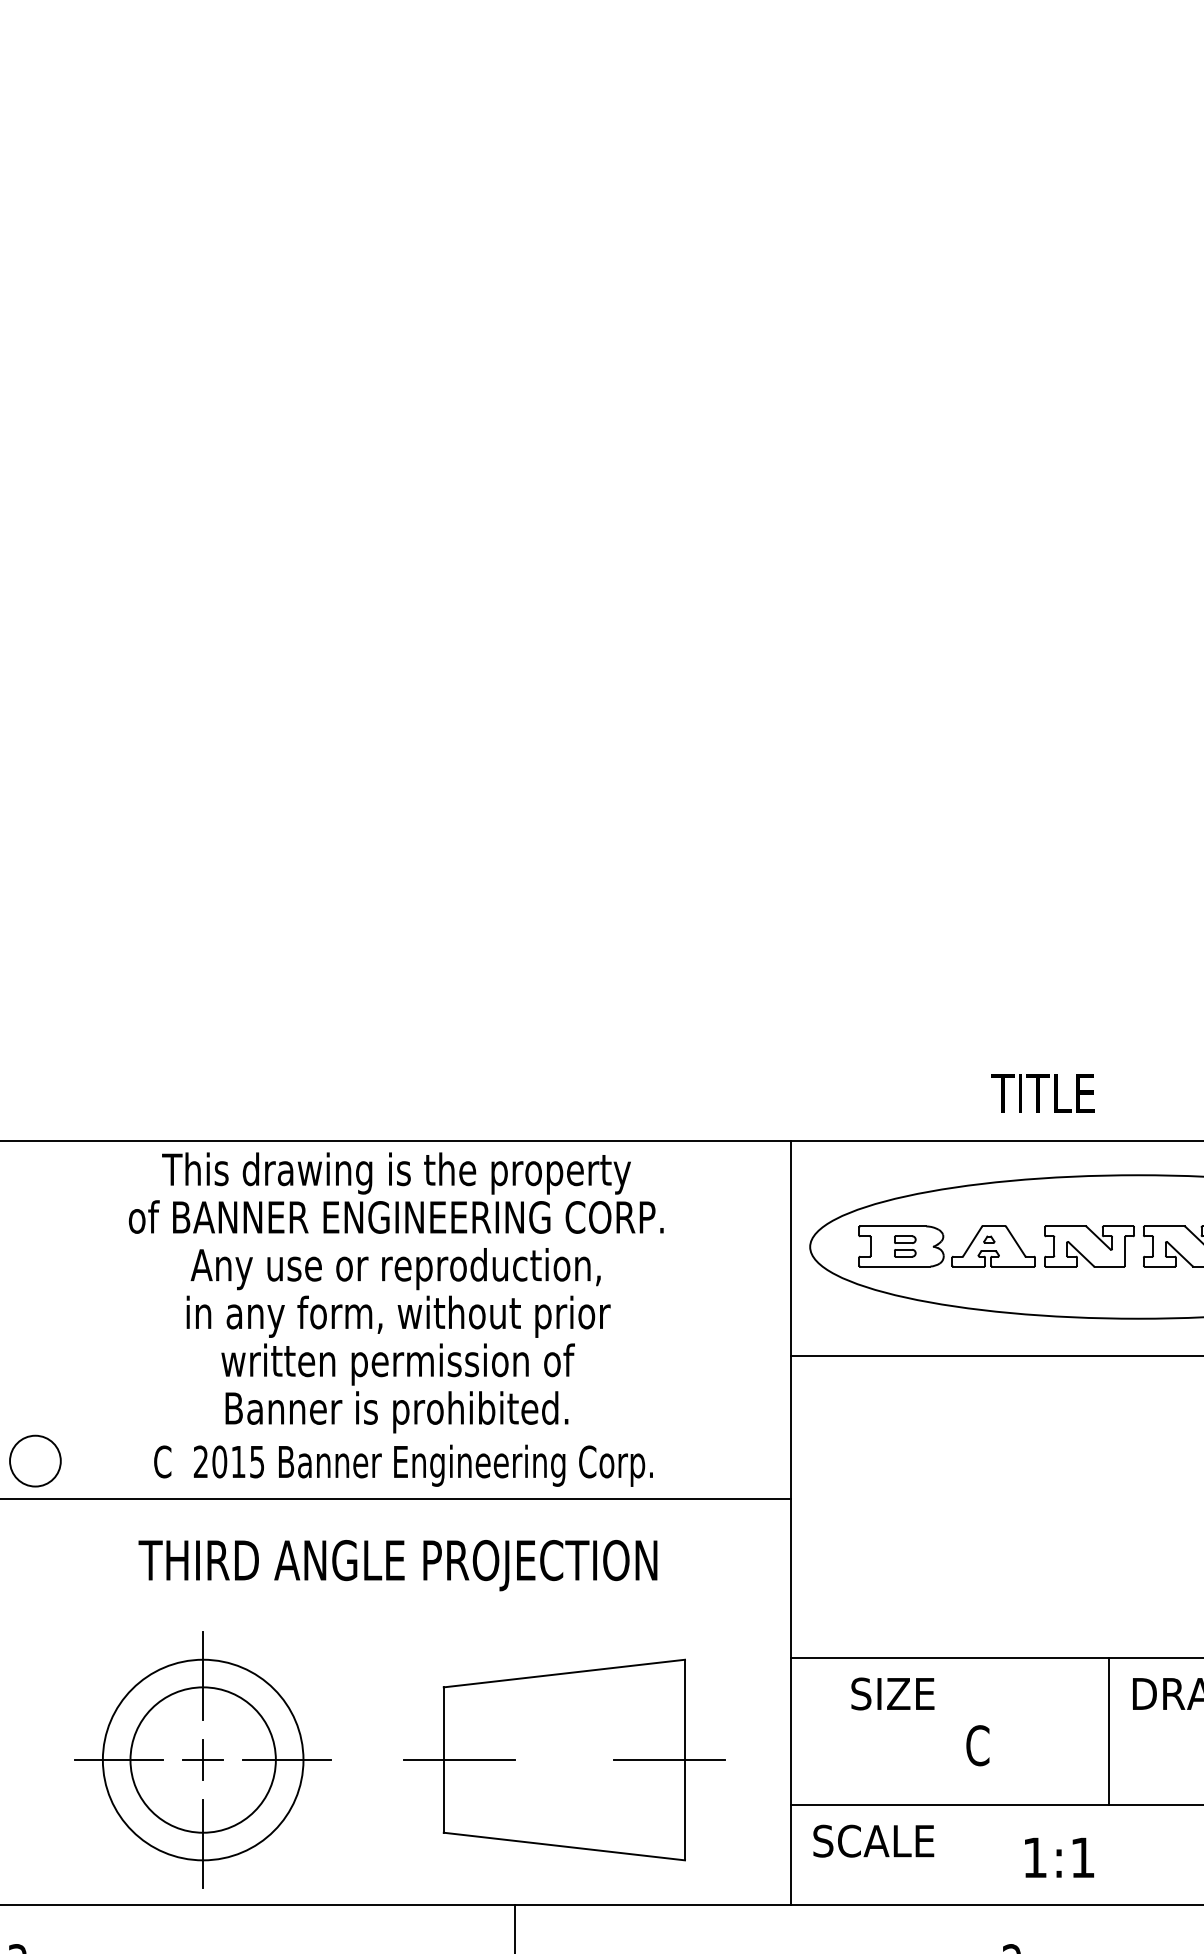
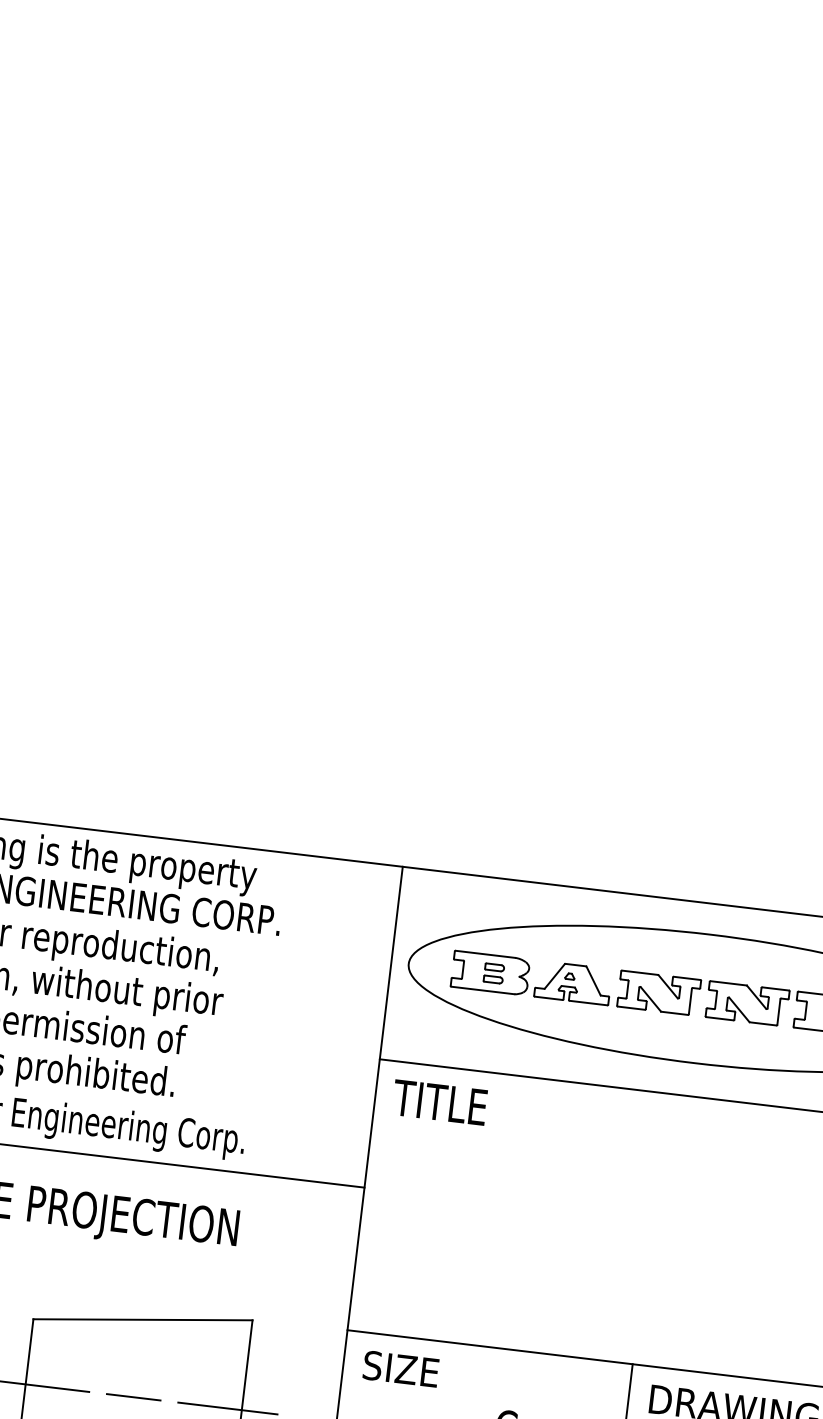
text: (1042, 1093) -> (439, 1102), moved
text: (892, 1693) -> (400, 1368), moved
line: (564, 1760) -> (133, 1397), added

